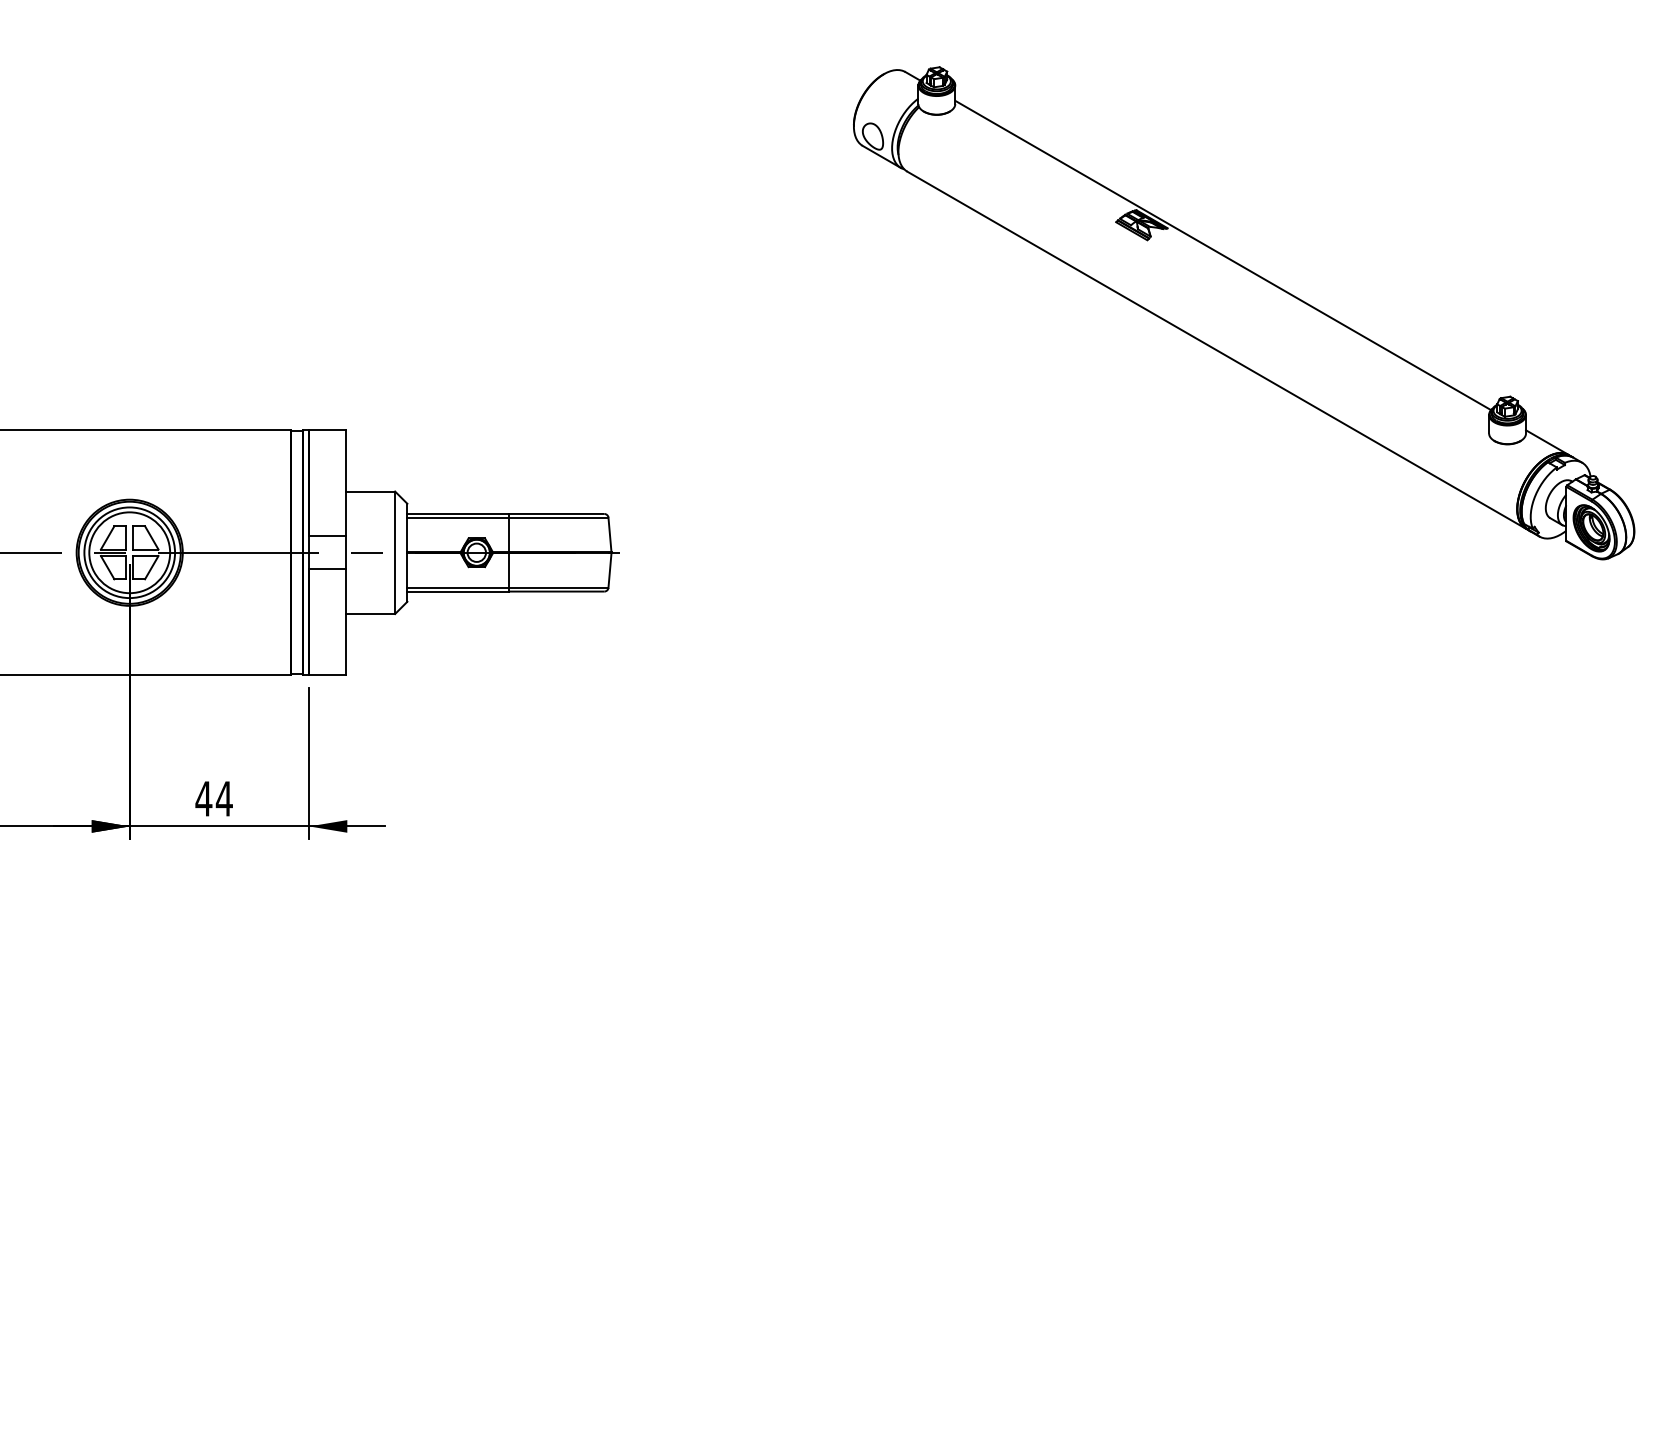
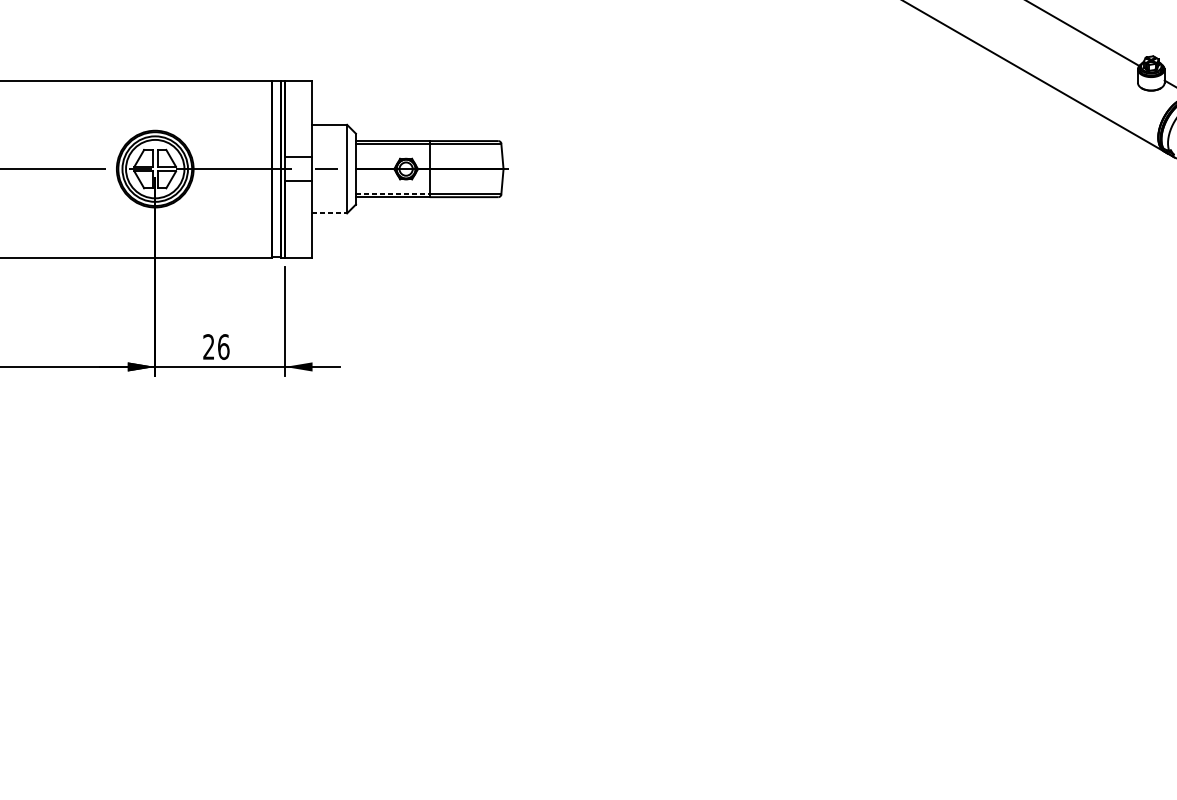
line: (458, 587) -> (392, 194), solid -> dashed
line: (371, 614) -> (330, 213), solid -> dashed
text: (213, 798) -> (215, 346), 44 -> 26

